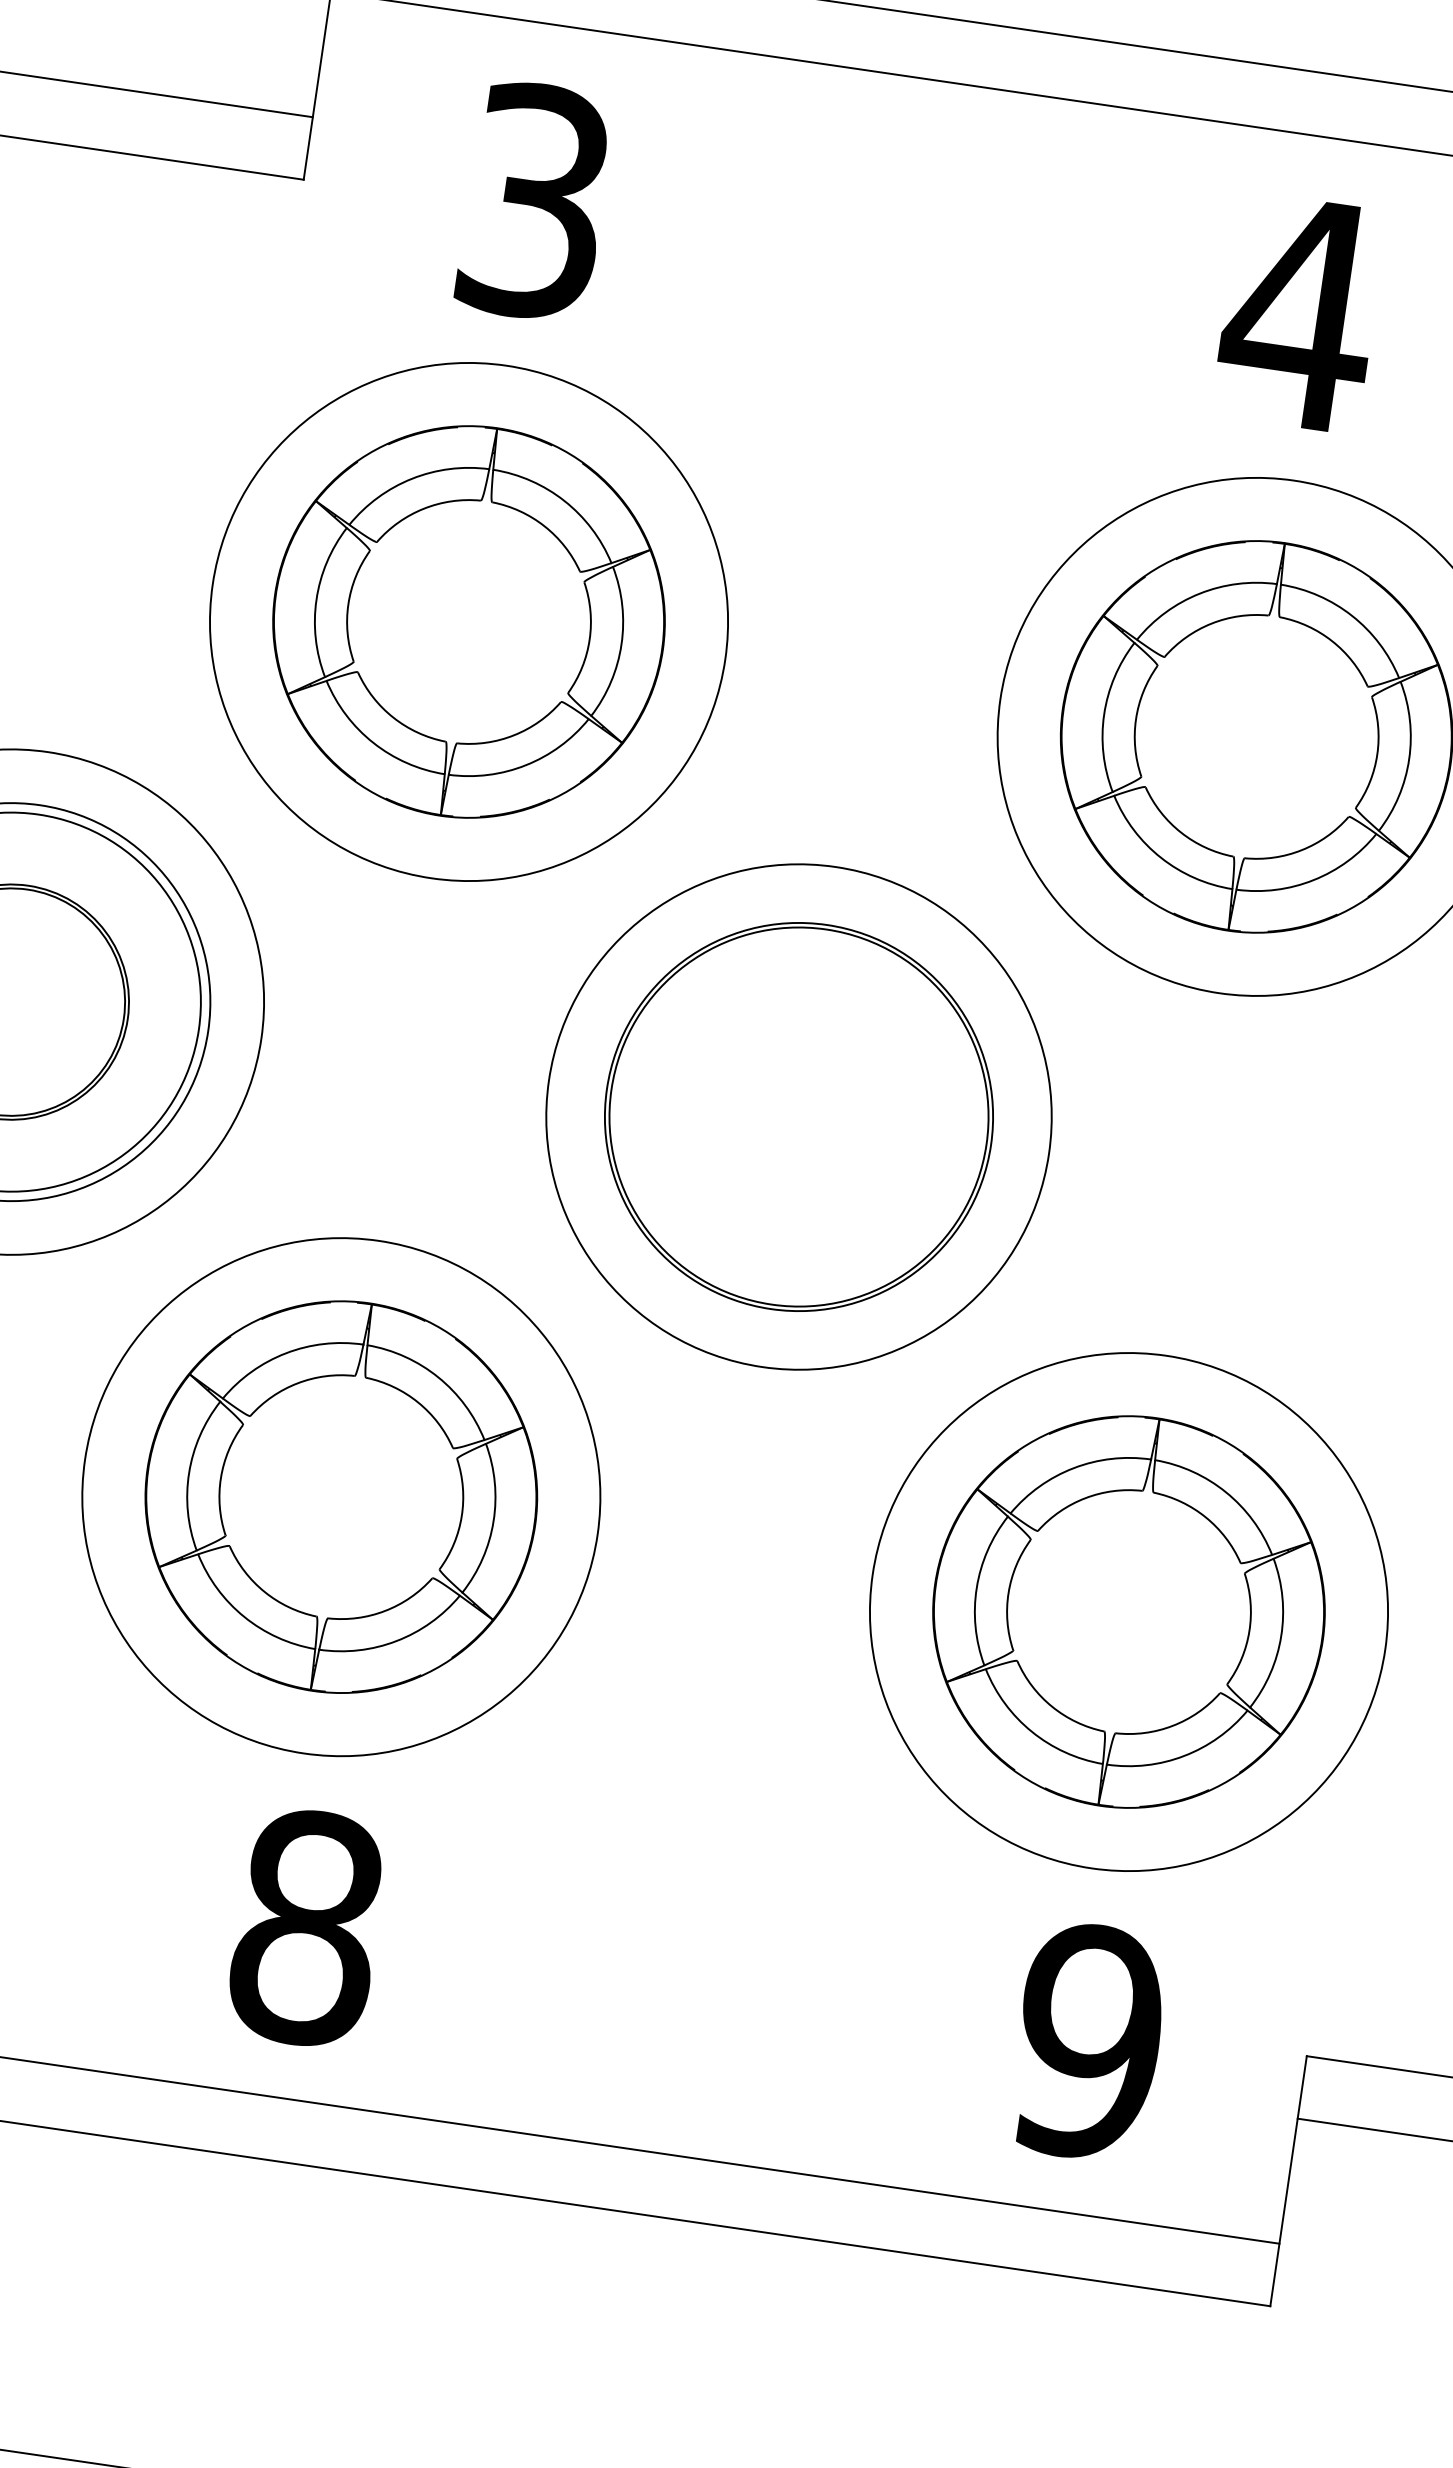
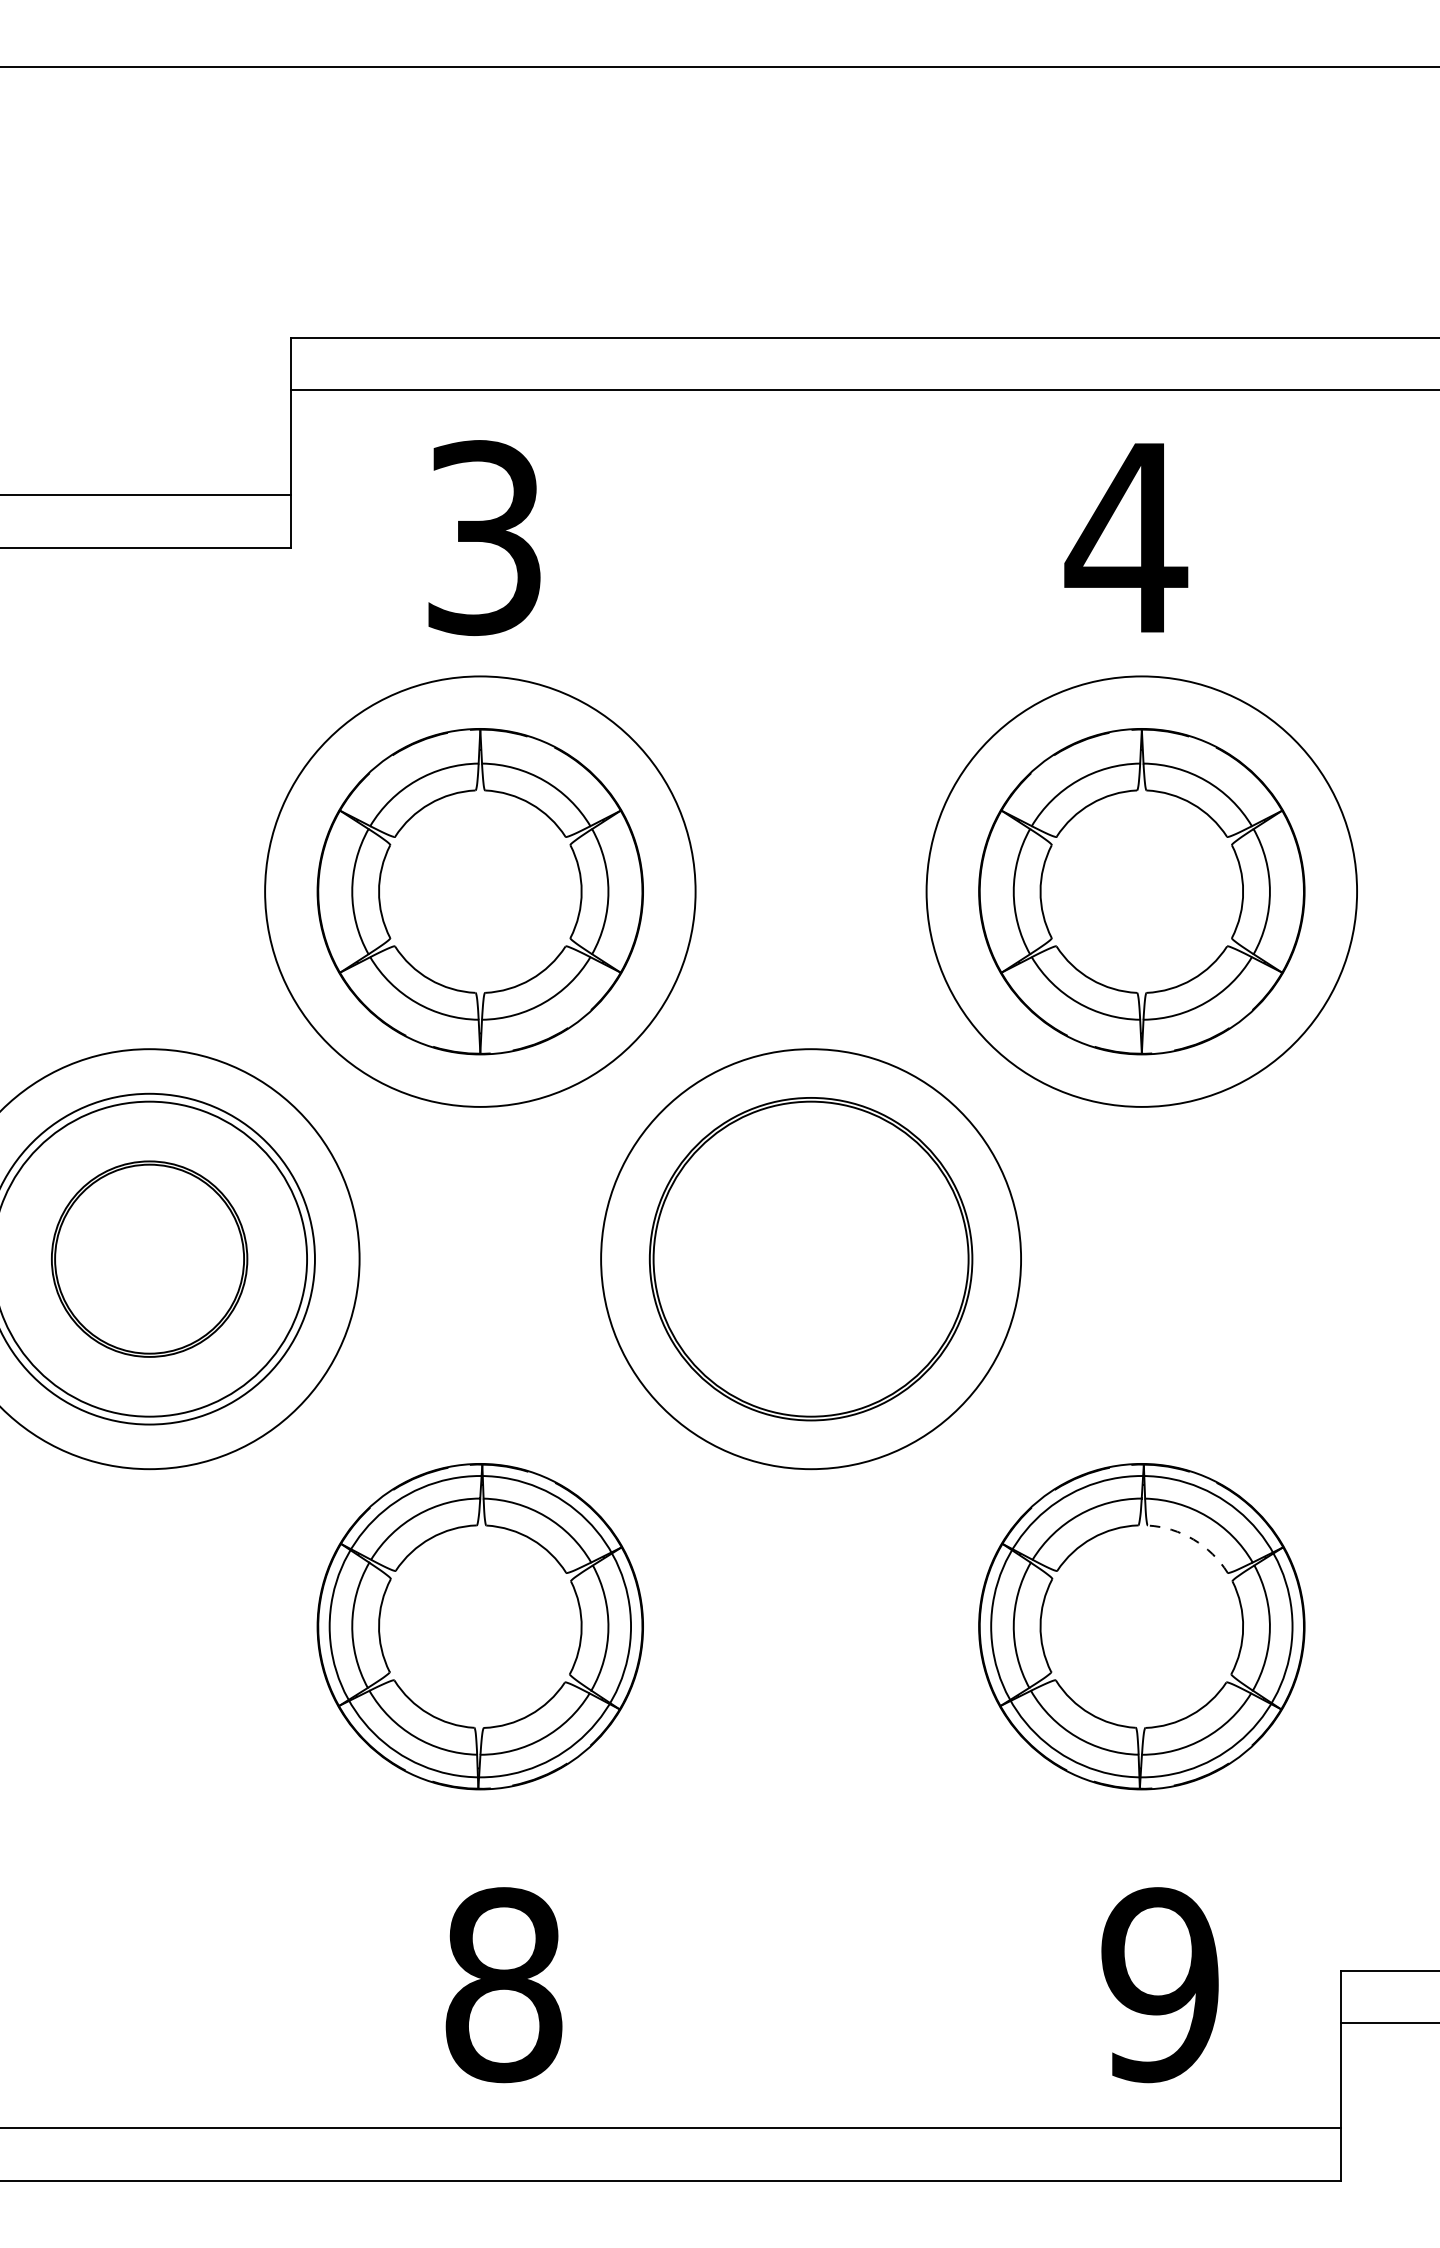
circle: (341, 1496) -> (480, 1626), size x0.7
arc: (1205, 1517) -> (1193, 1539), solid -> dashed
circle: (1128, 1611) -> (1141, 1626), size x0.7

